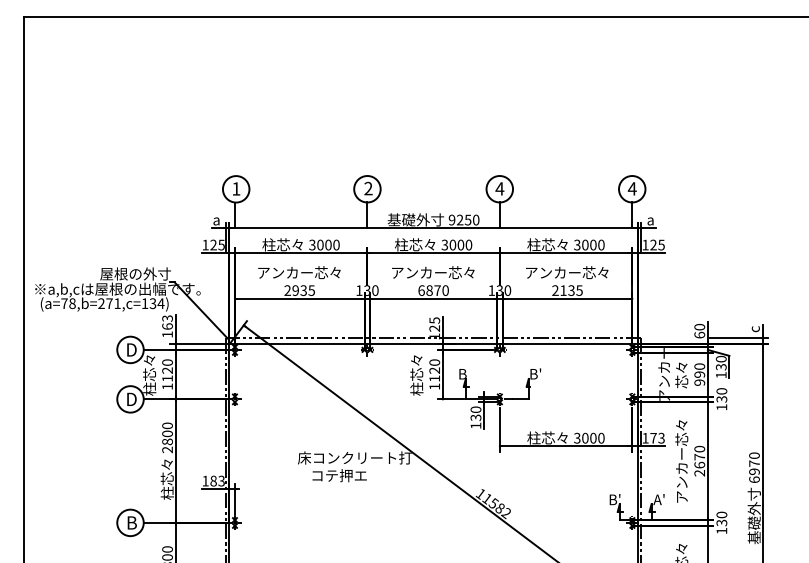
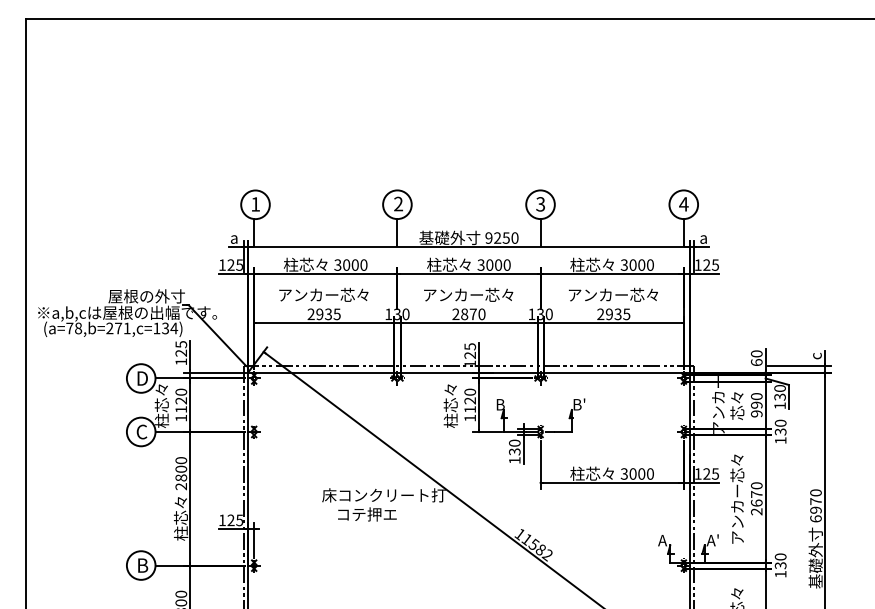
text: (499, 188) -> (540, 203), 4 -> 3
text: (421, 290) -> (455, 314), 6870 -> 2870
text: (563, 290) -> (609, 314), 2135 -> 2935
text: (167, 322) -> (181, 348), 163 -> 125
text: (131, 399) -> (142, 432), D -> C
text: (657, 437) -> (711, 473), 173 -> 125
text: (217, 480) -> (235, 519), 183 -> 125
text: (614, 499) -> (664, 540), B' -> A

